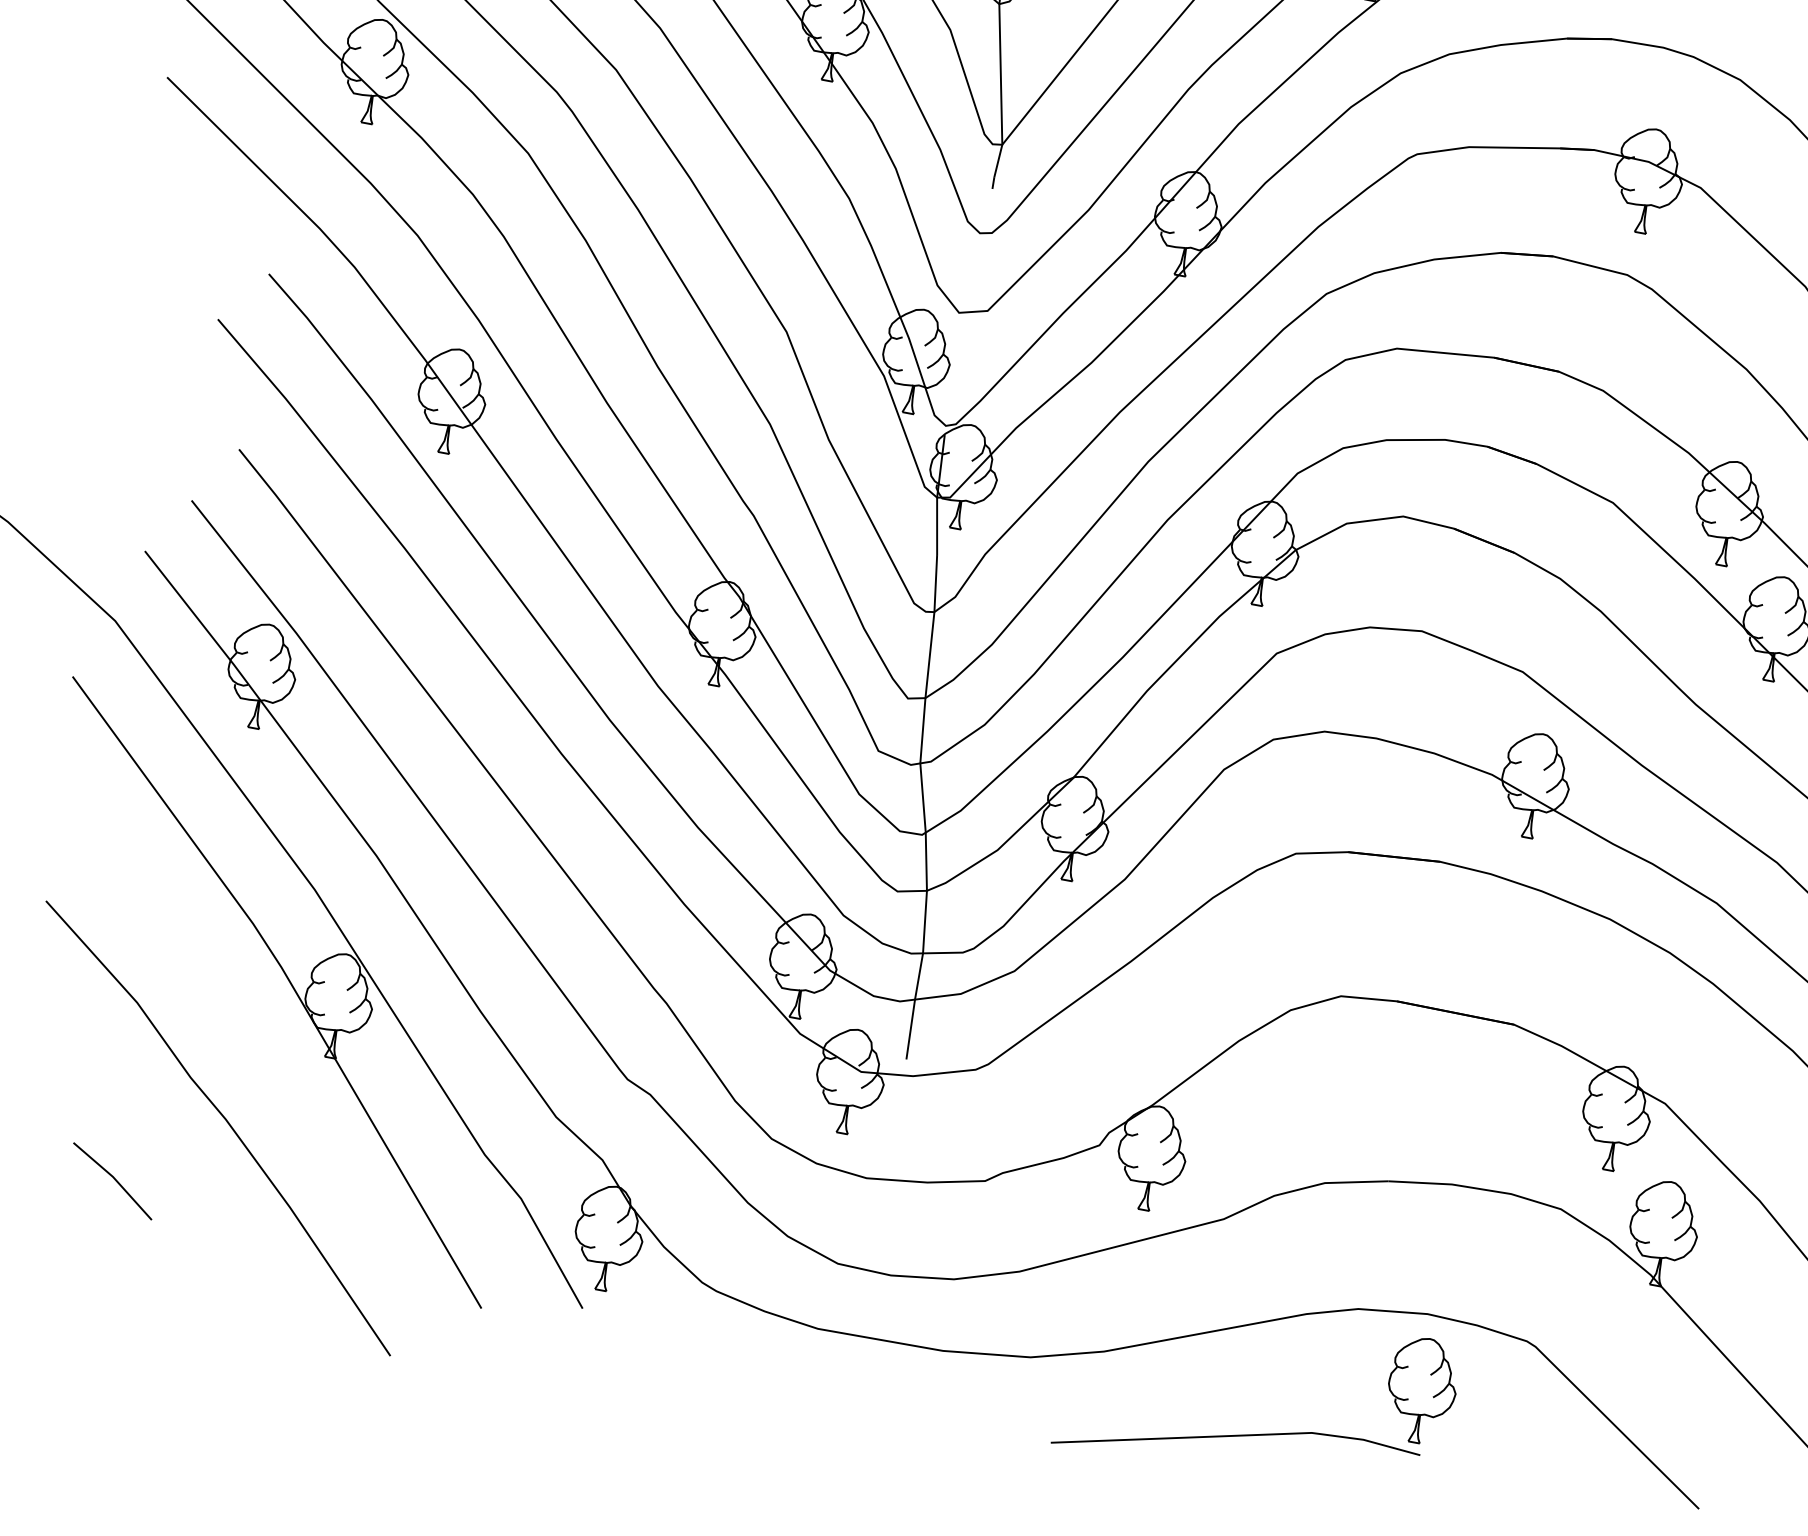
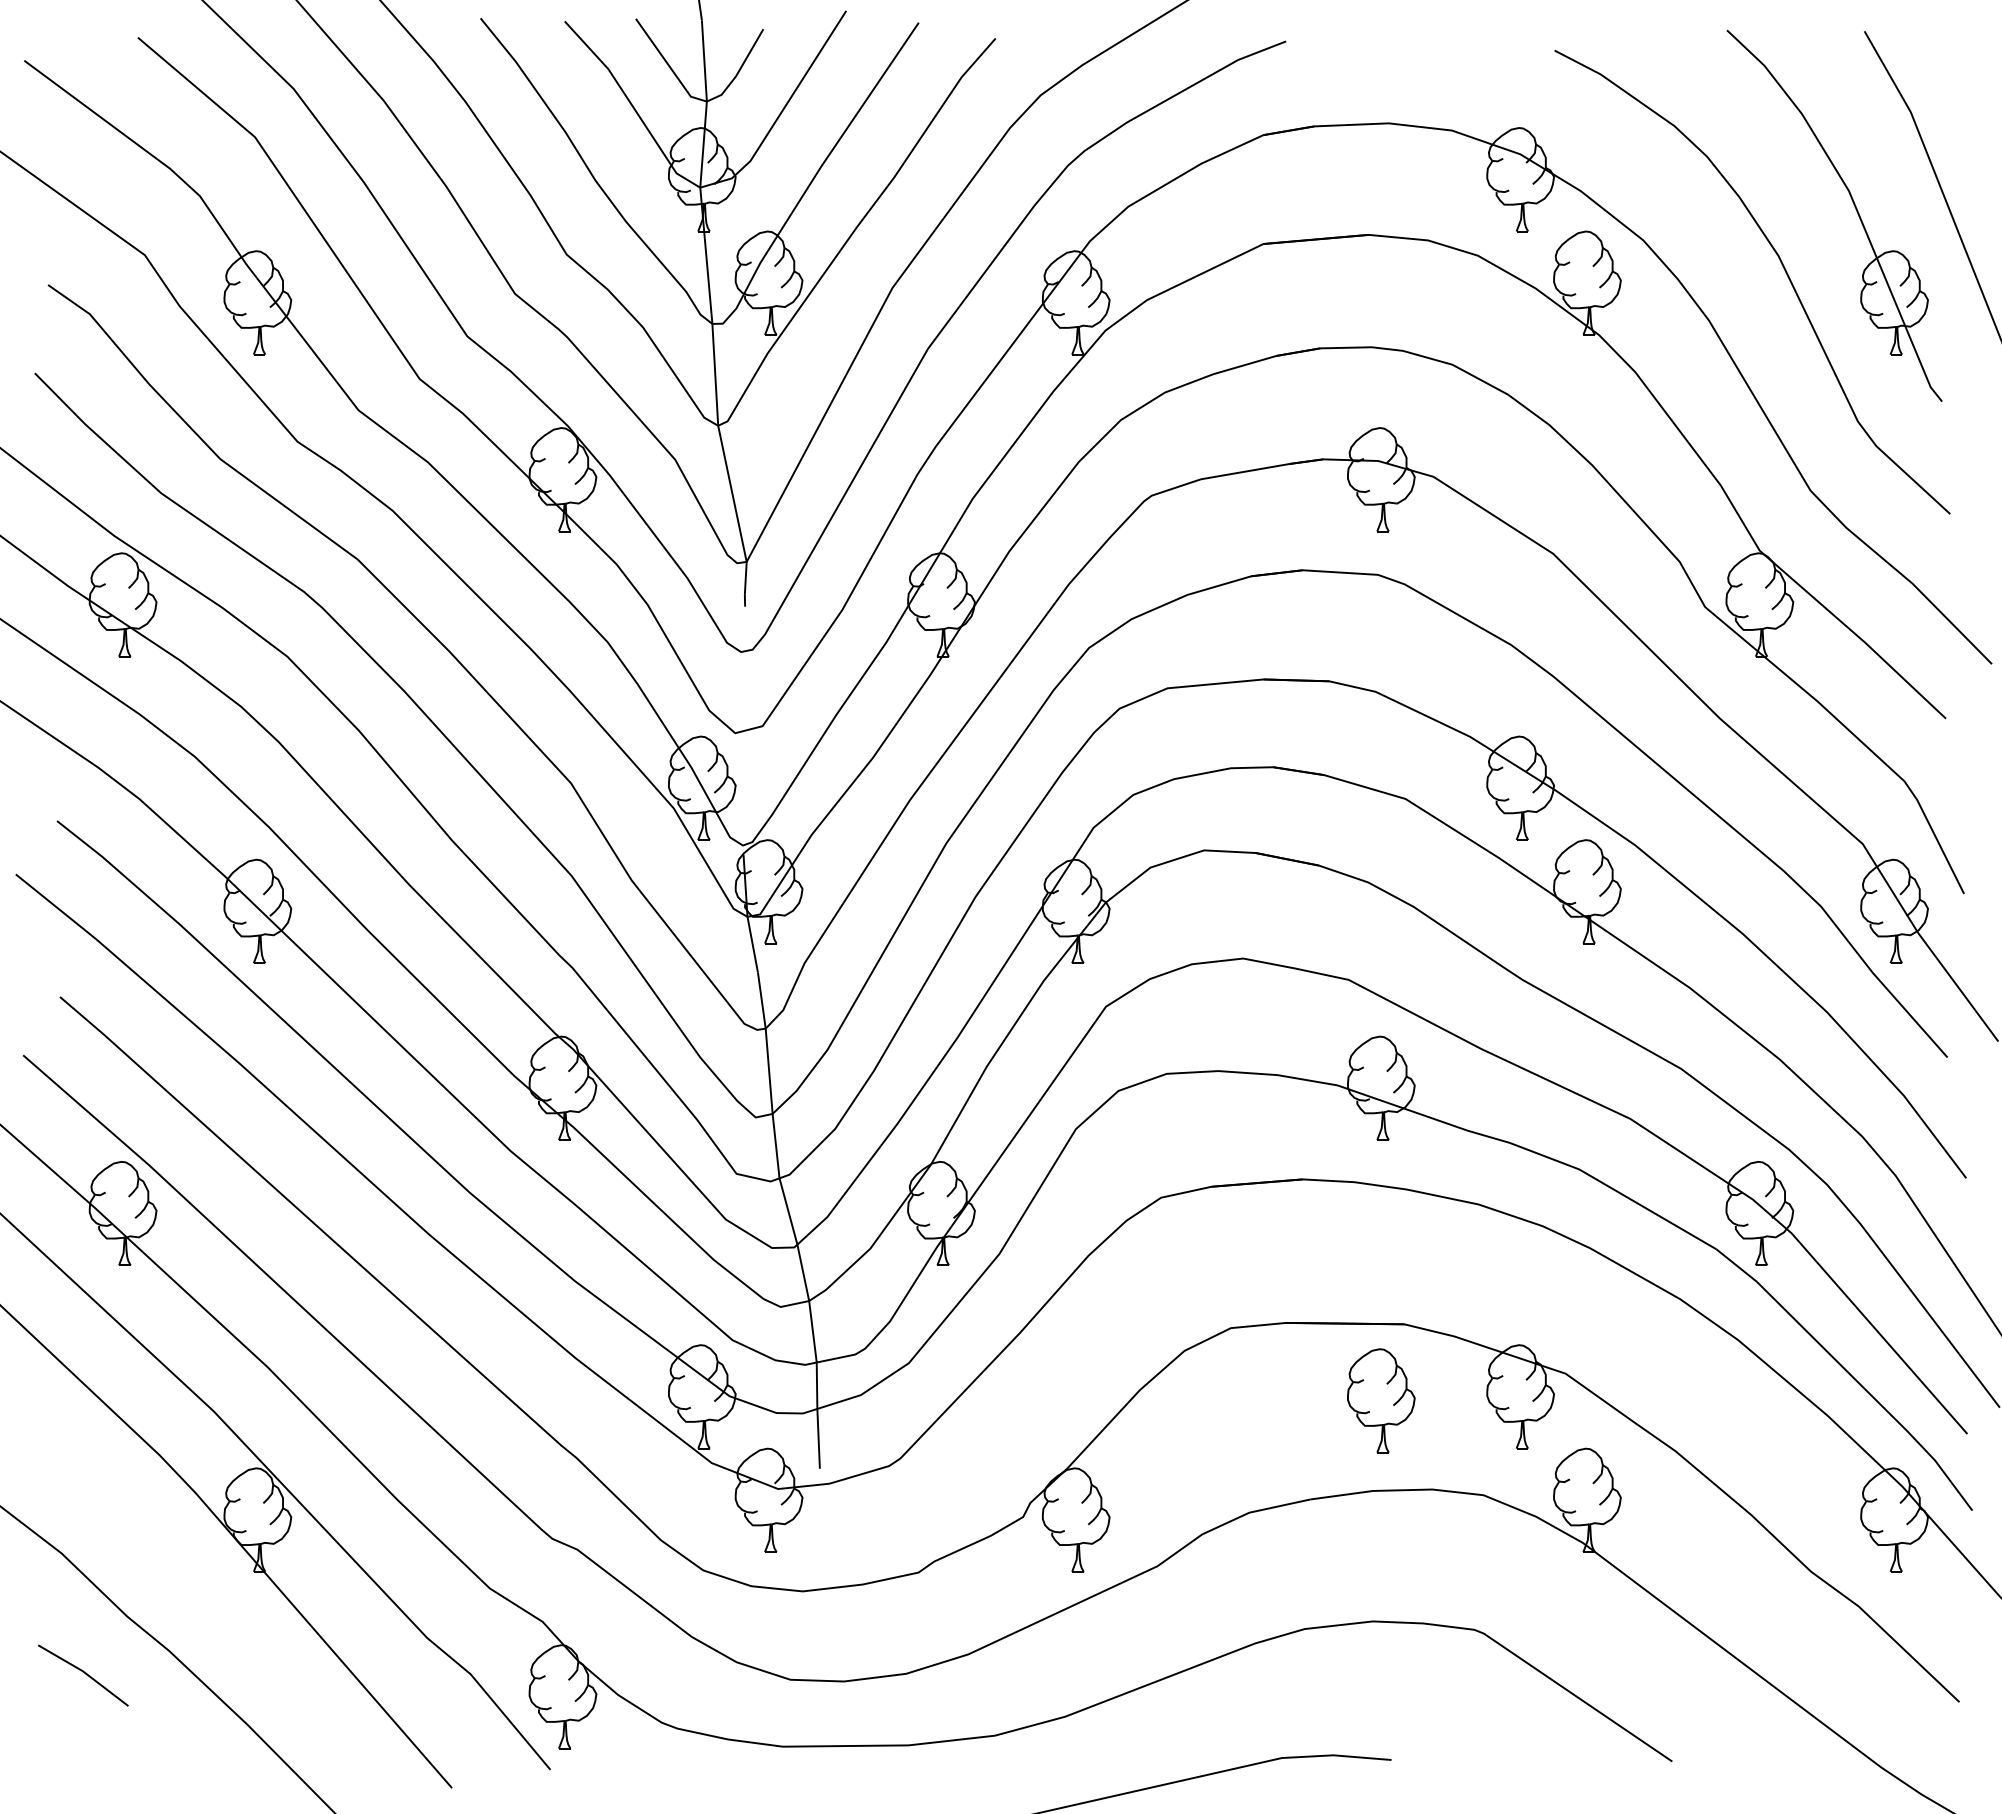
line: (114, 1179) -> (84, 1673), moved
part: (1422, 1390) -> (1381, 1400), moved

